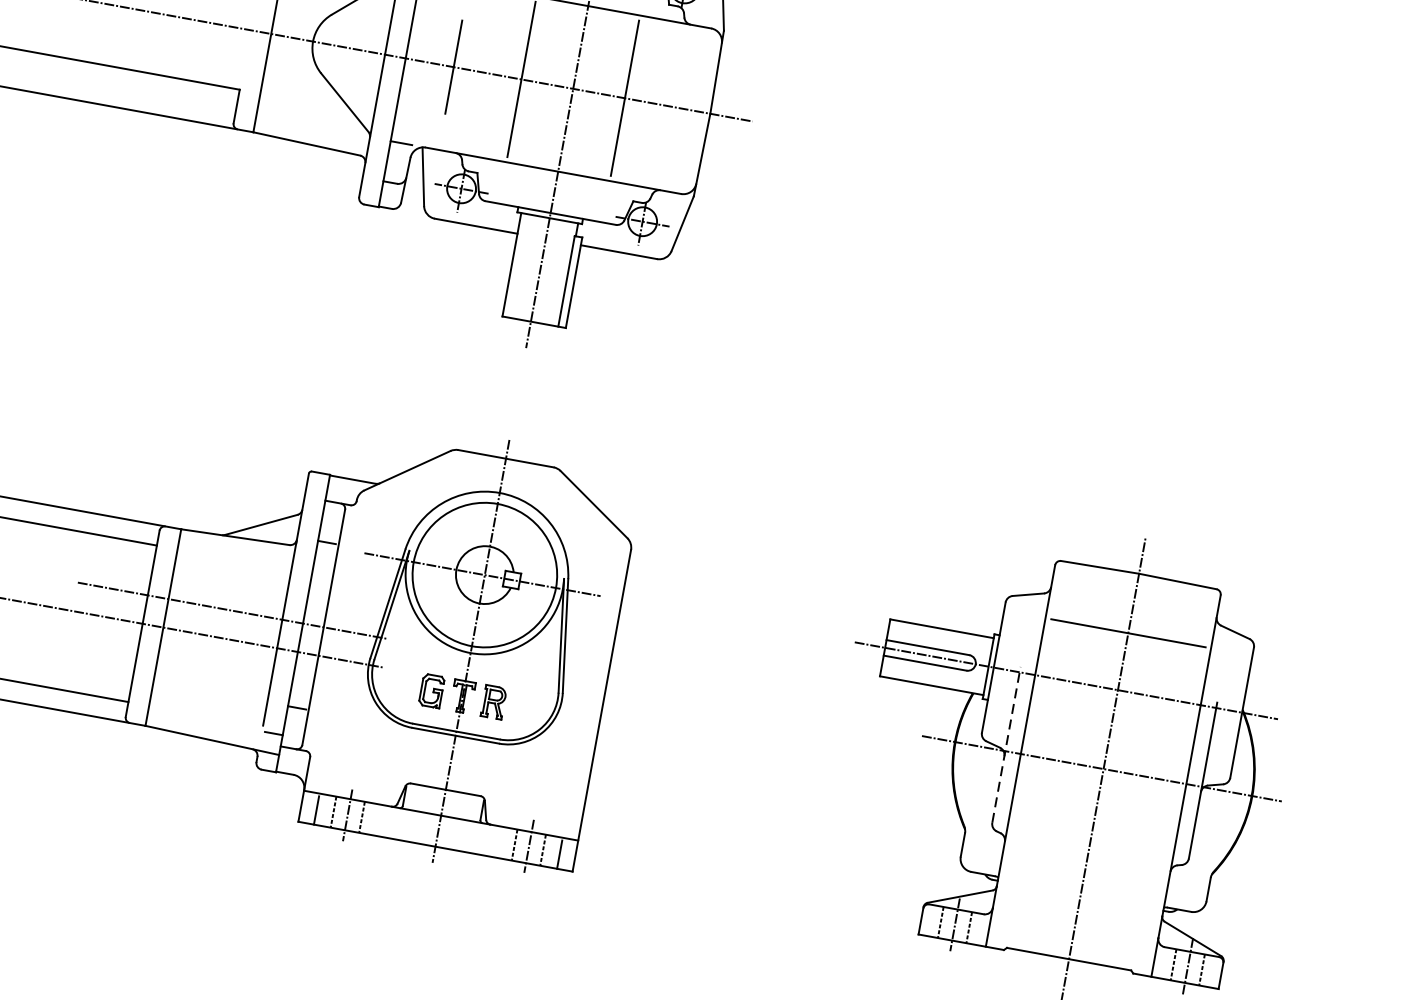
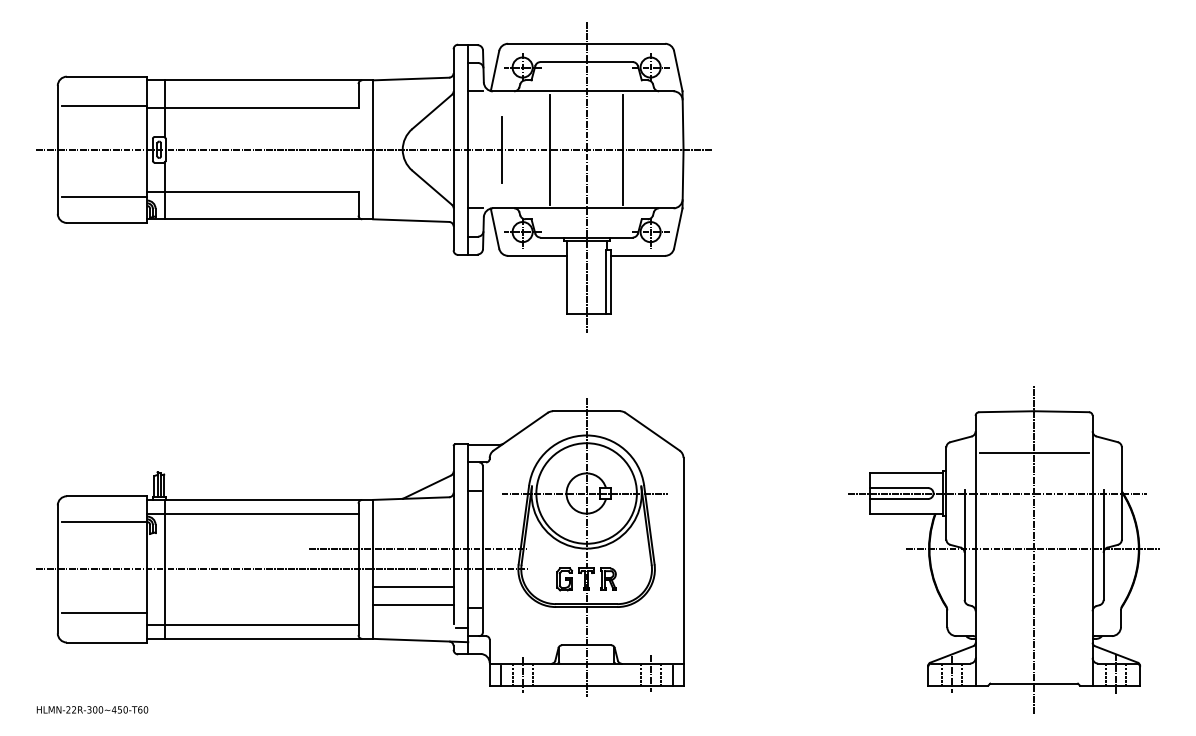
line: (216, 662) -> (413, 586), added
line: (211, 689) -> (413, 605), added
line: (1006, 744) -> (964, 544), dashed -> solid

